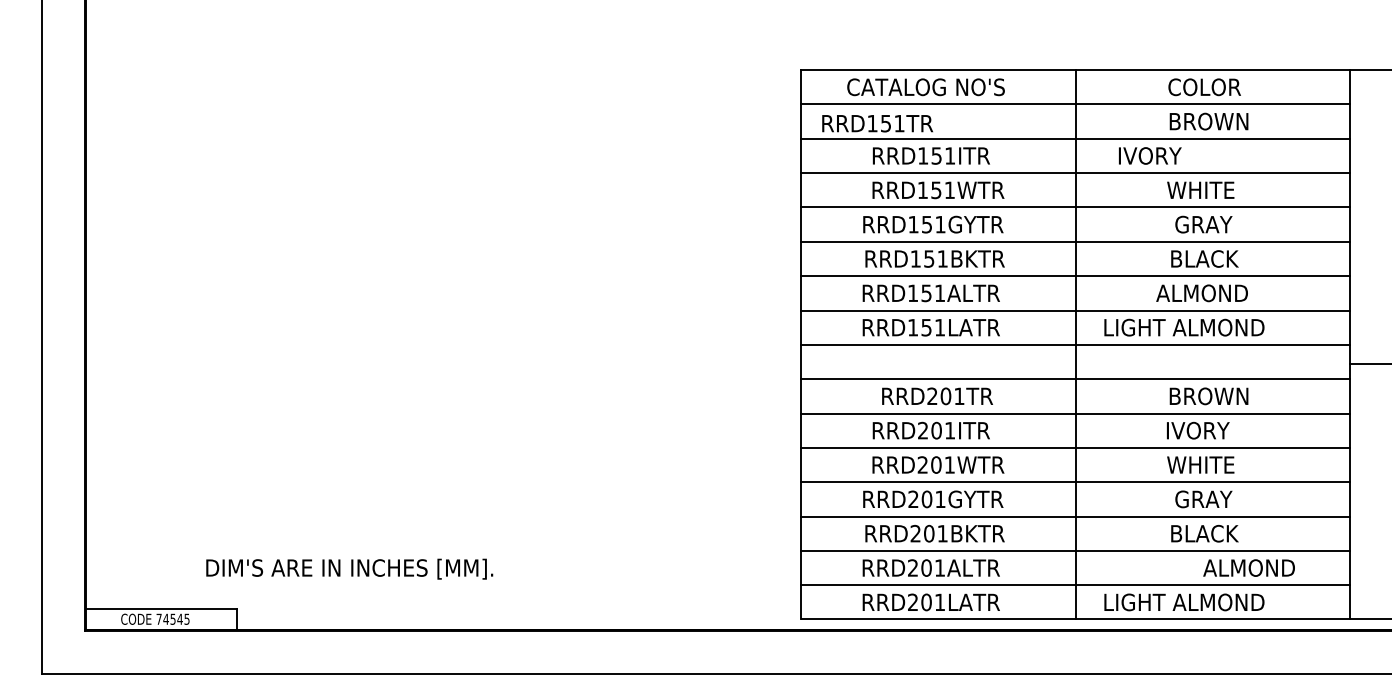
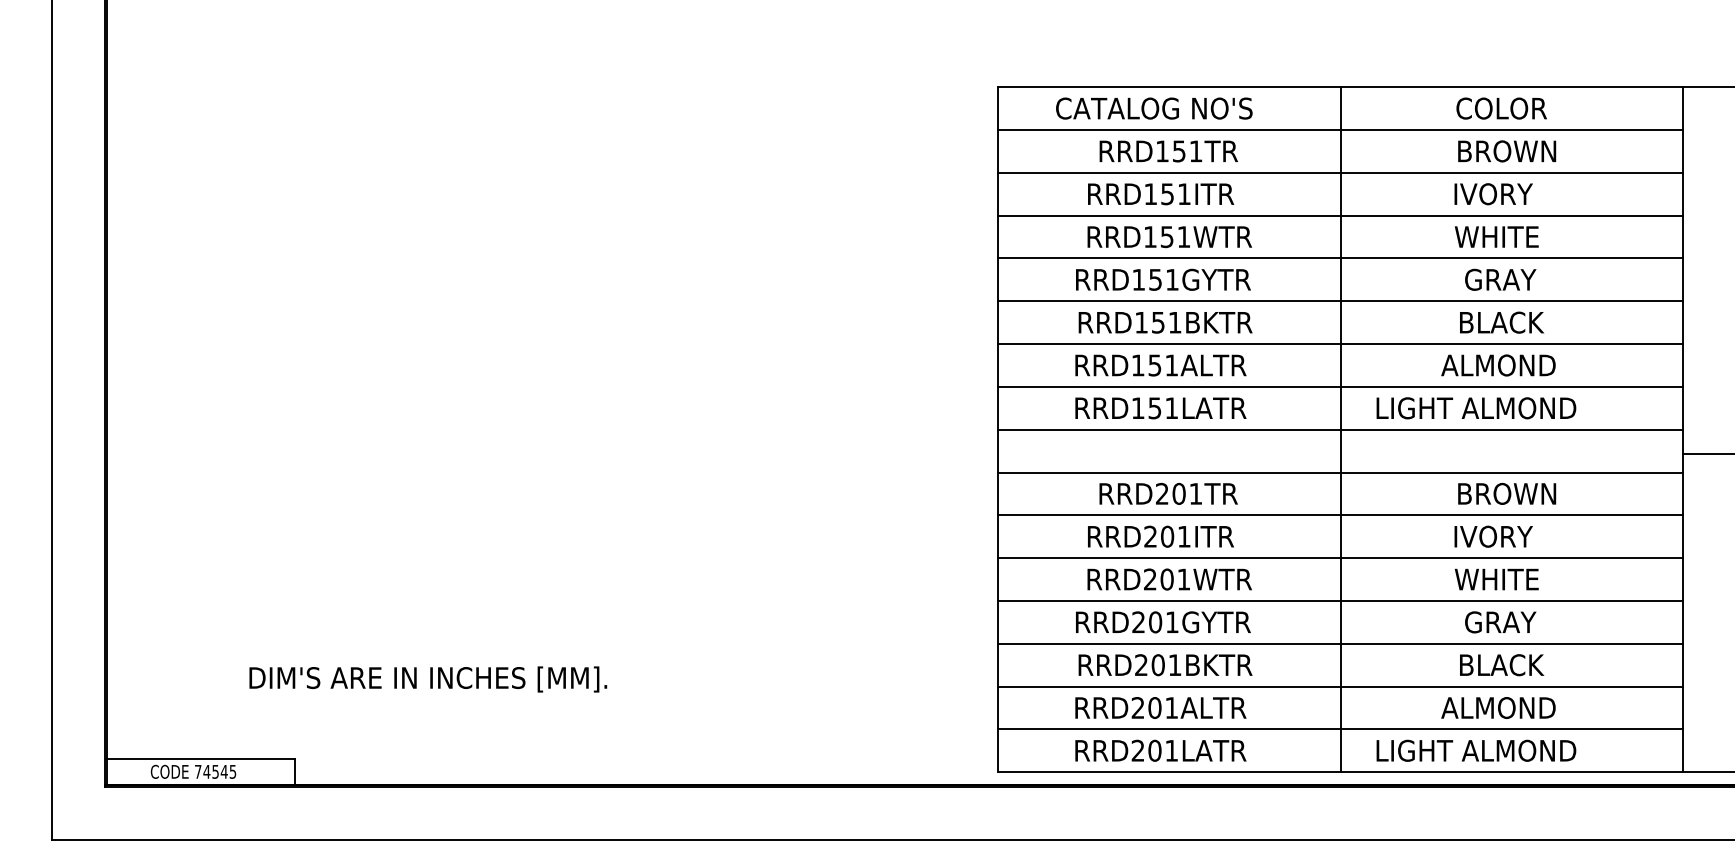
text: (877, 123) -> (1168, 151), moved
text: (1150, 155) -> (1493, 193), moved
text: (1248, 567) -> (1497, 707), moved
text: (349, 568) -> (428, 678), moved

